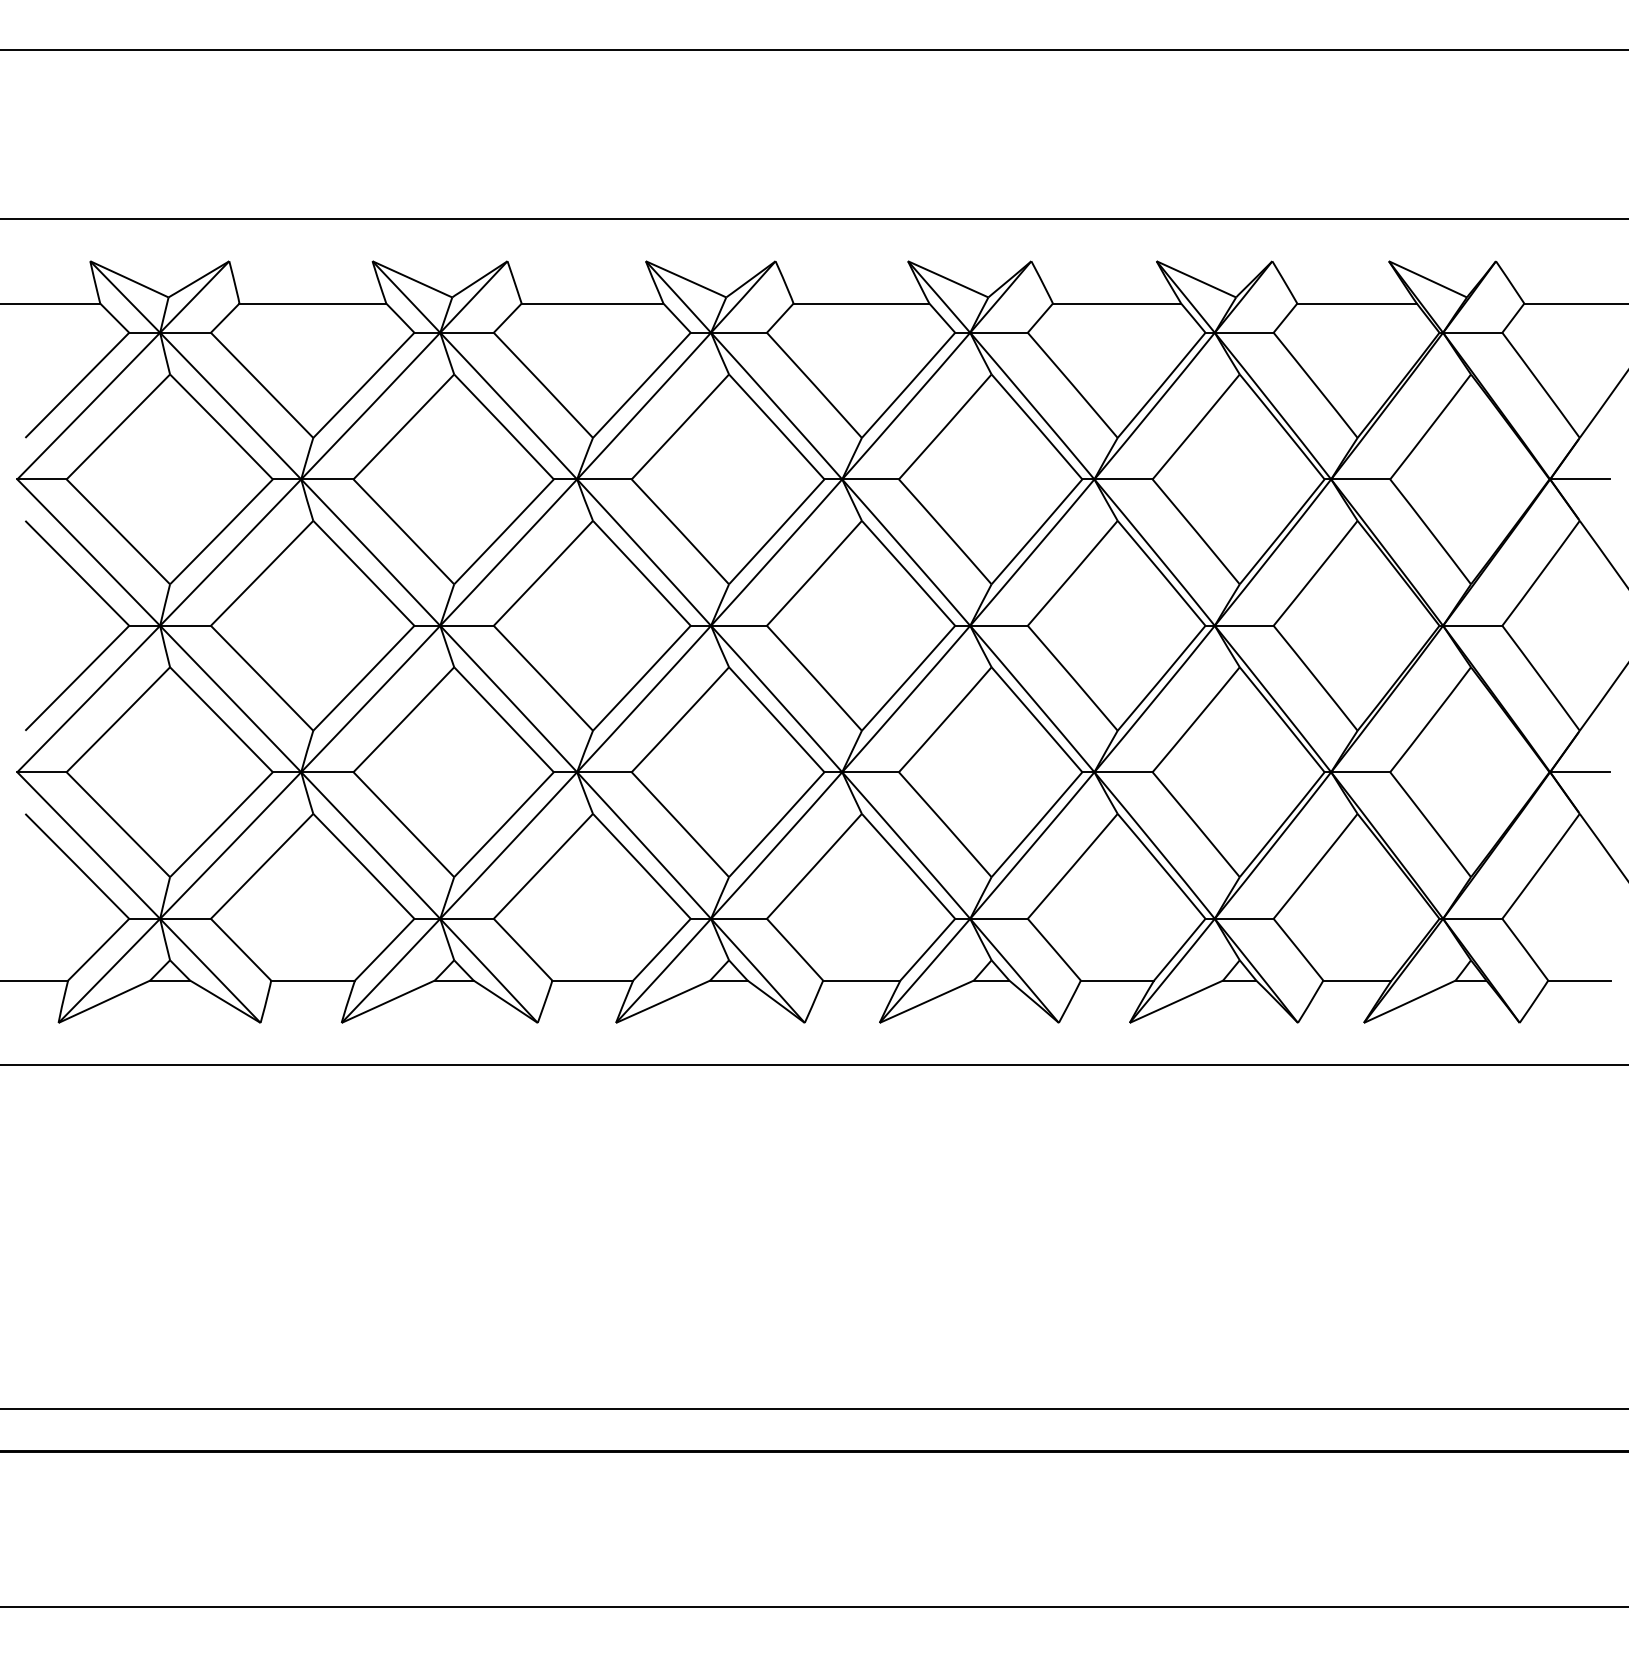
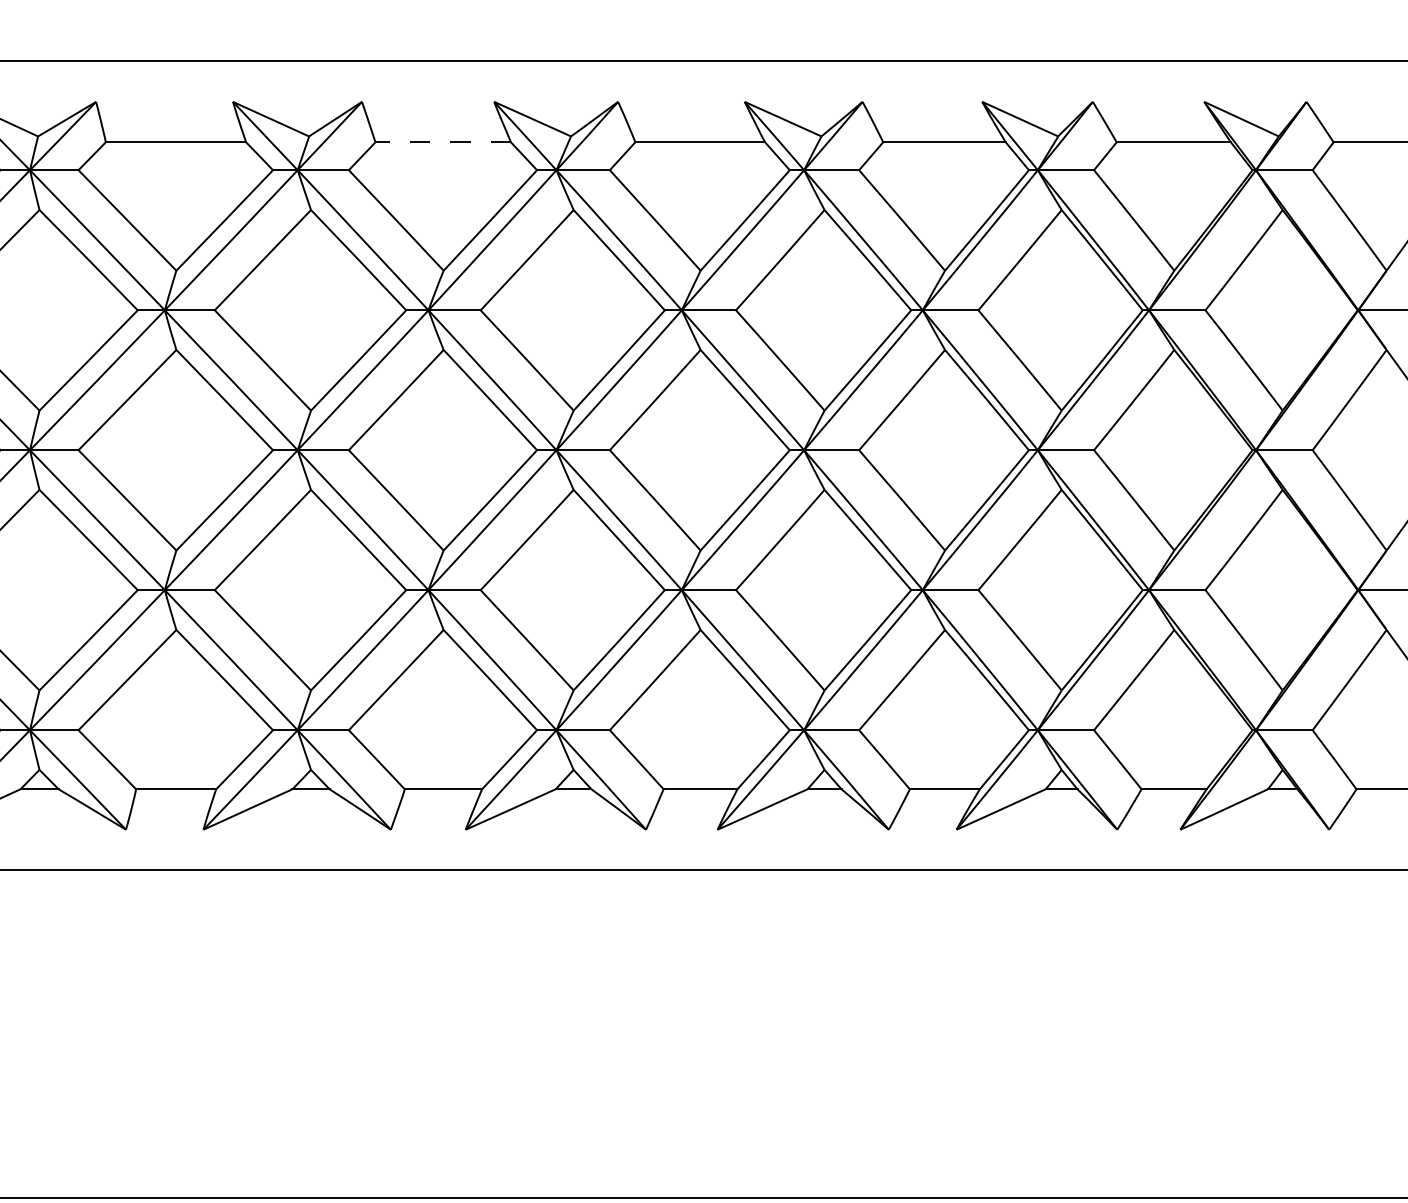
line: (592, 303) -> (443, 142), solid -> dashed

